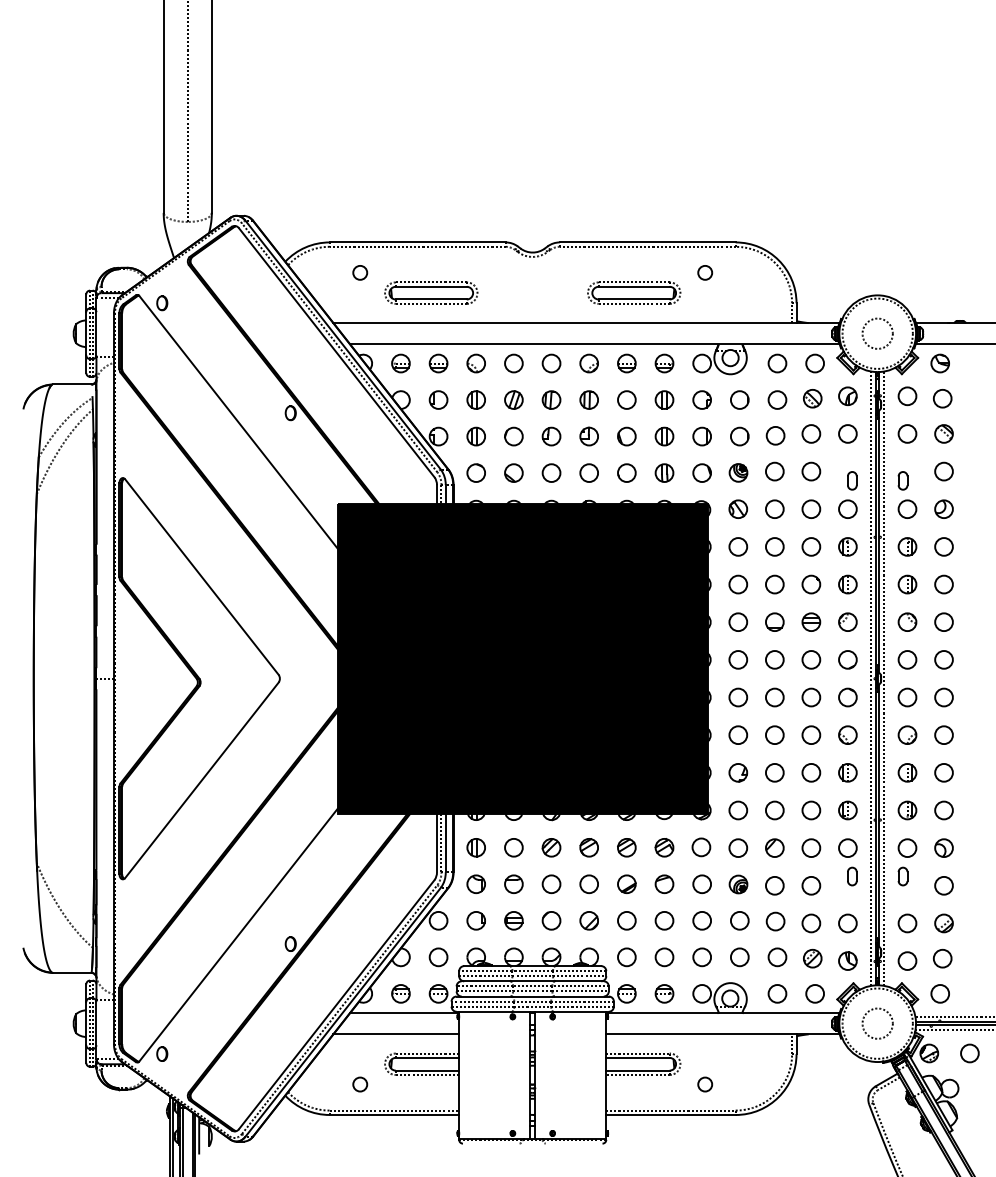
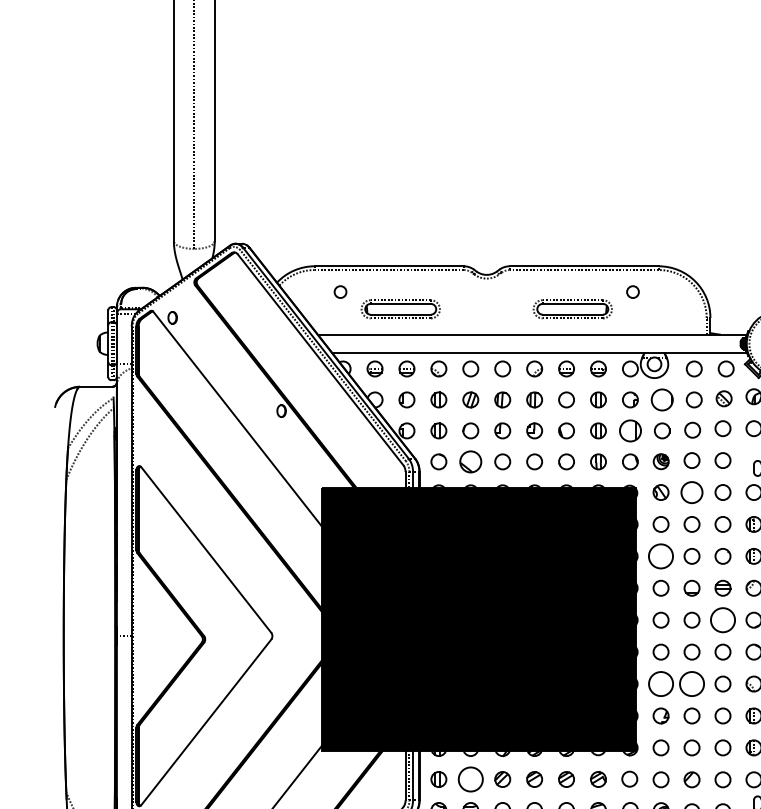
circle: (739, 399) -> (662, 399), size x1.4
part: (701, 436) -> (629, 430), size x1.4
part: (513, 472) -> (470, 461), size x1.4
circle: (774, 508) -> (691, 491), size x1.4
circle: (738, 584) -> (661, 556), size x1.6
circle: (811, 659) -> (723, 619), size x1.6
circle: (738, 735) -> (661, 684), size x1.6
circle: (774, 735) -> (691, 684), size x1.6
circle: (513, 847) -> (470, 779), size x1.6

